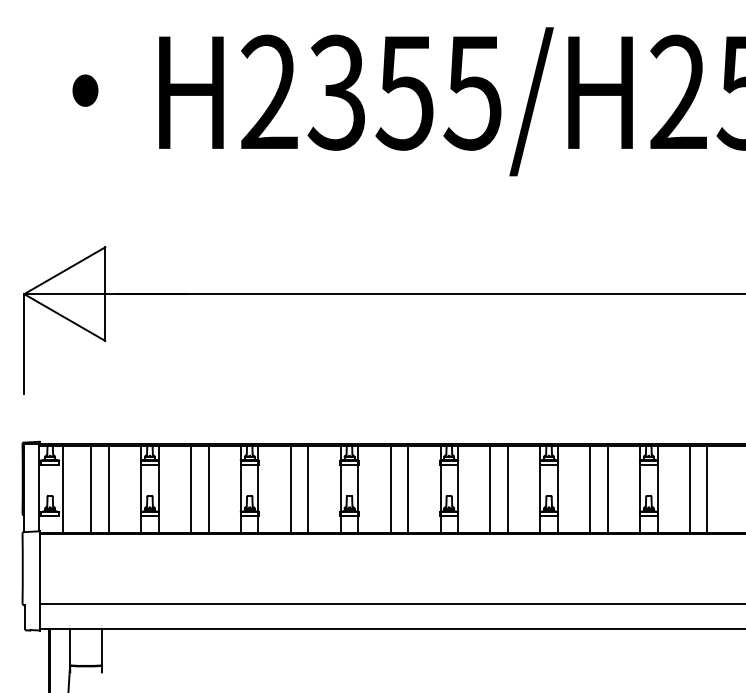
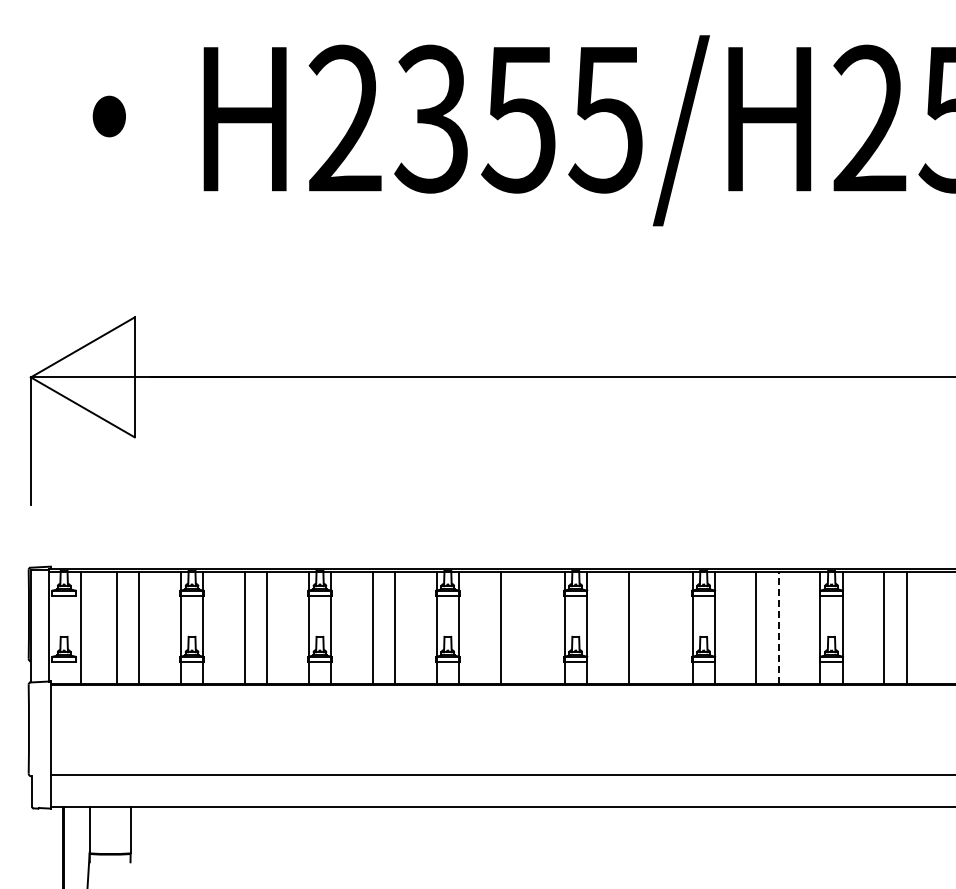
line: (408, 489) -> (523, 627), removed
line: (507, 489) -> (650, 627), removed
line: (607, 489) -> (778, 627), solid -> dashed

